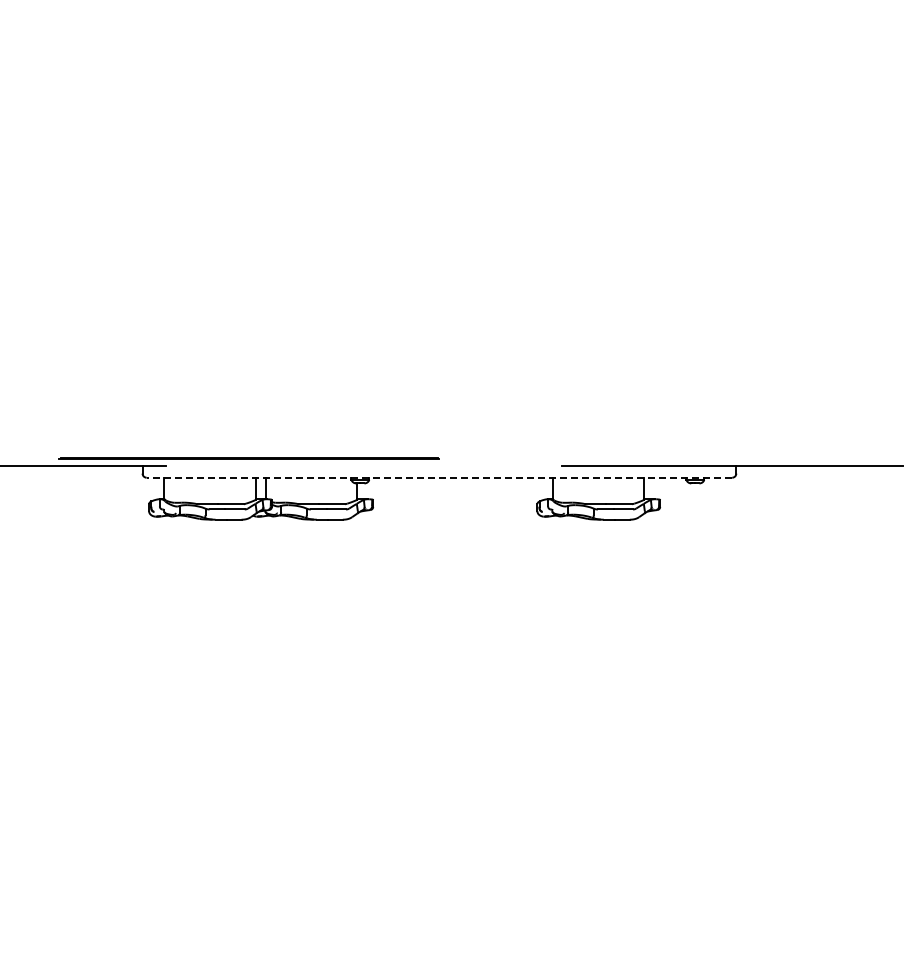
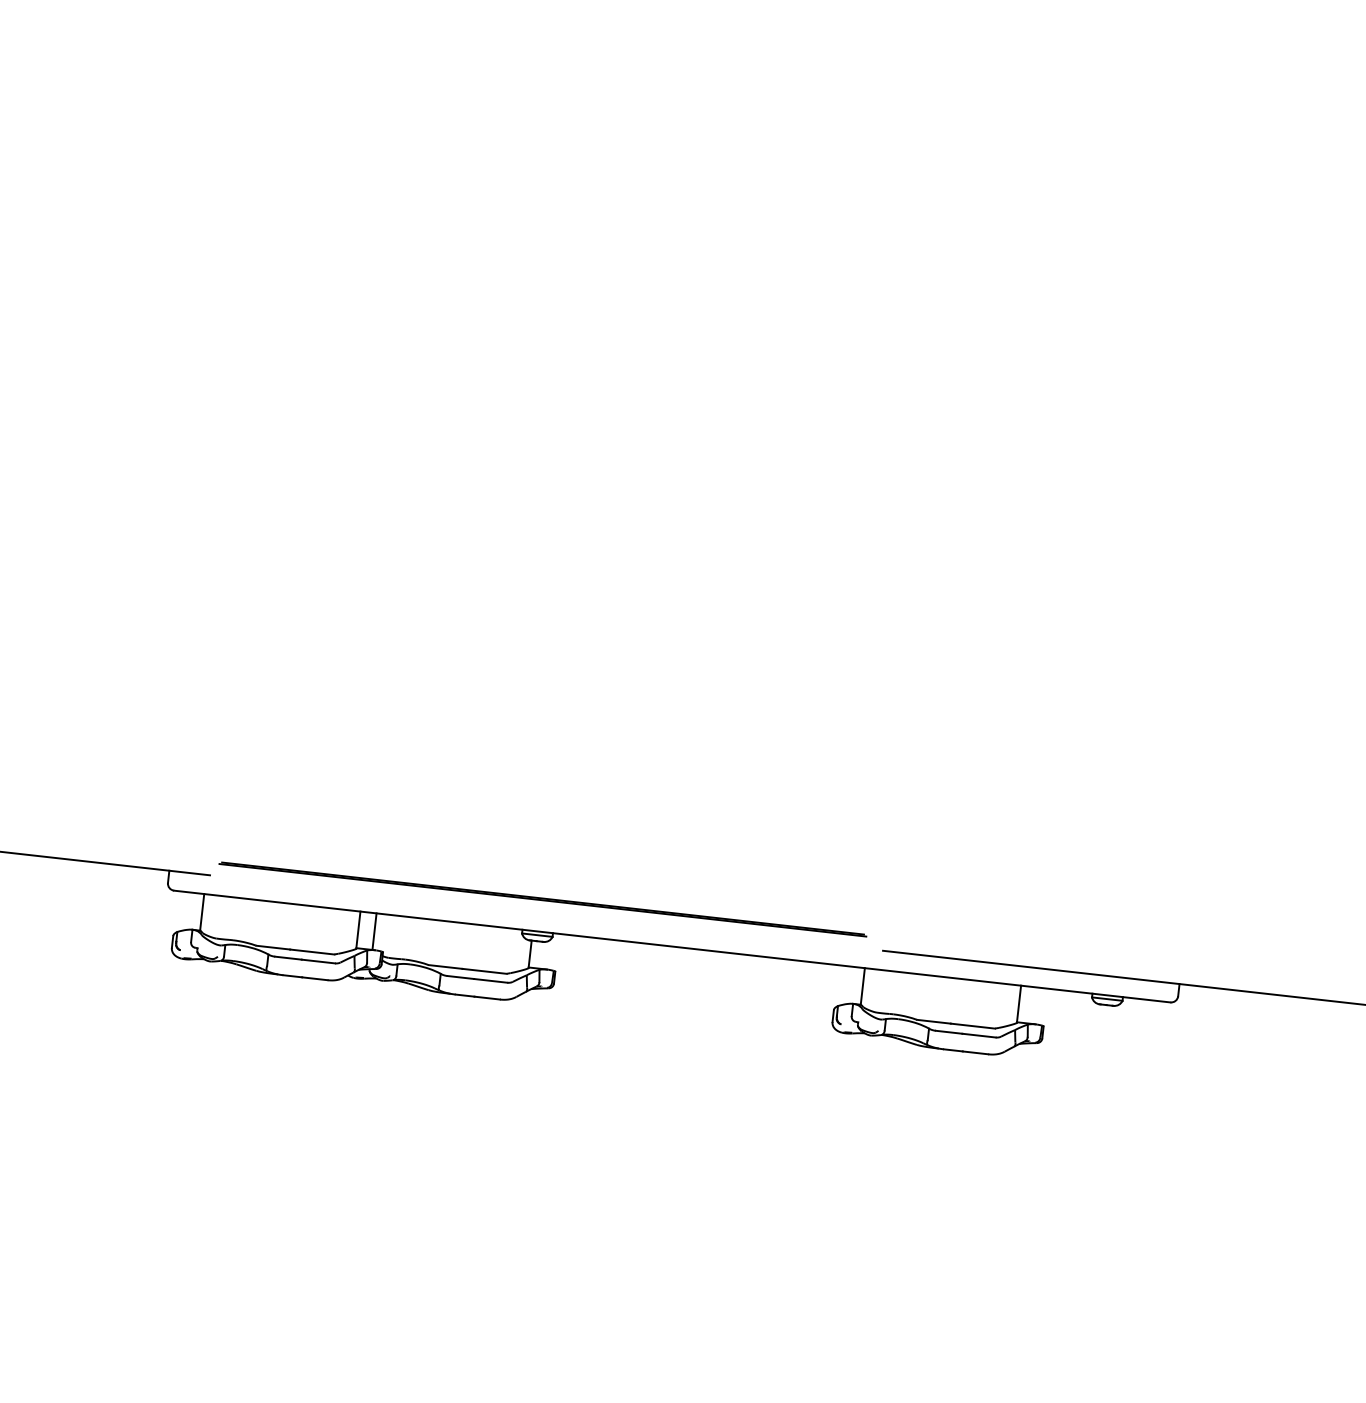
line: (248, 458) -> (541, 898), moved
line: (439, 477) -> (672, 946), dashed -> solid

